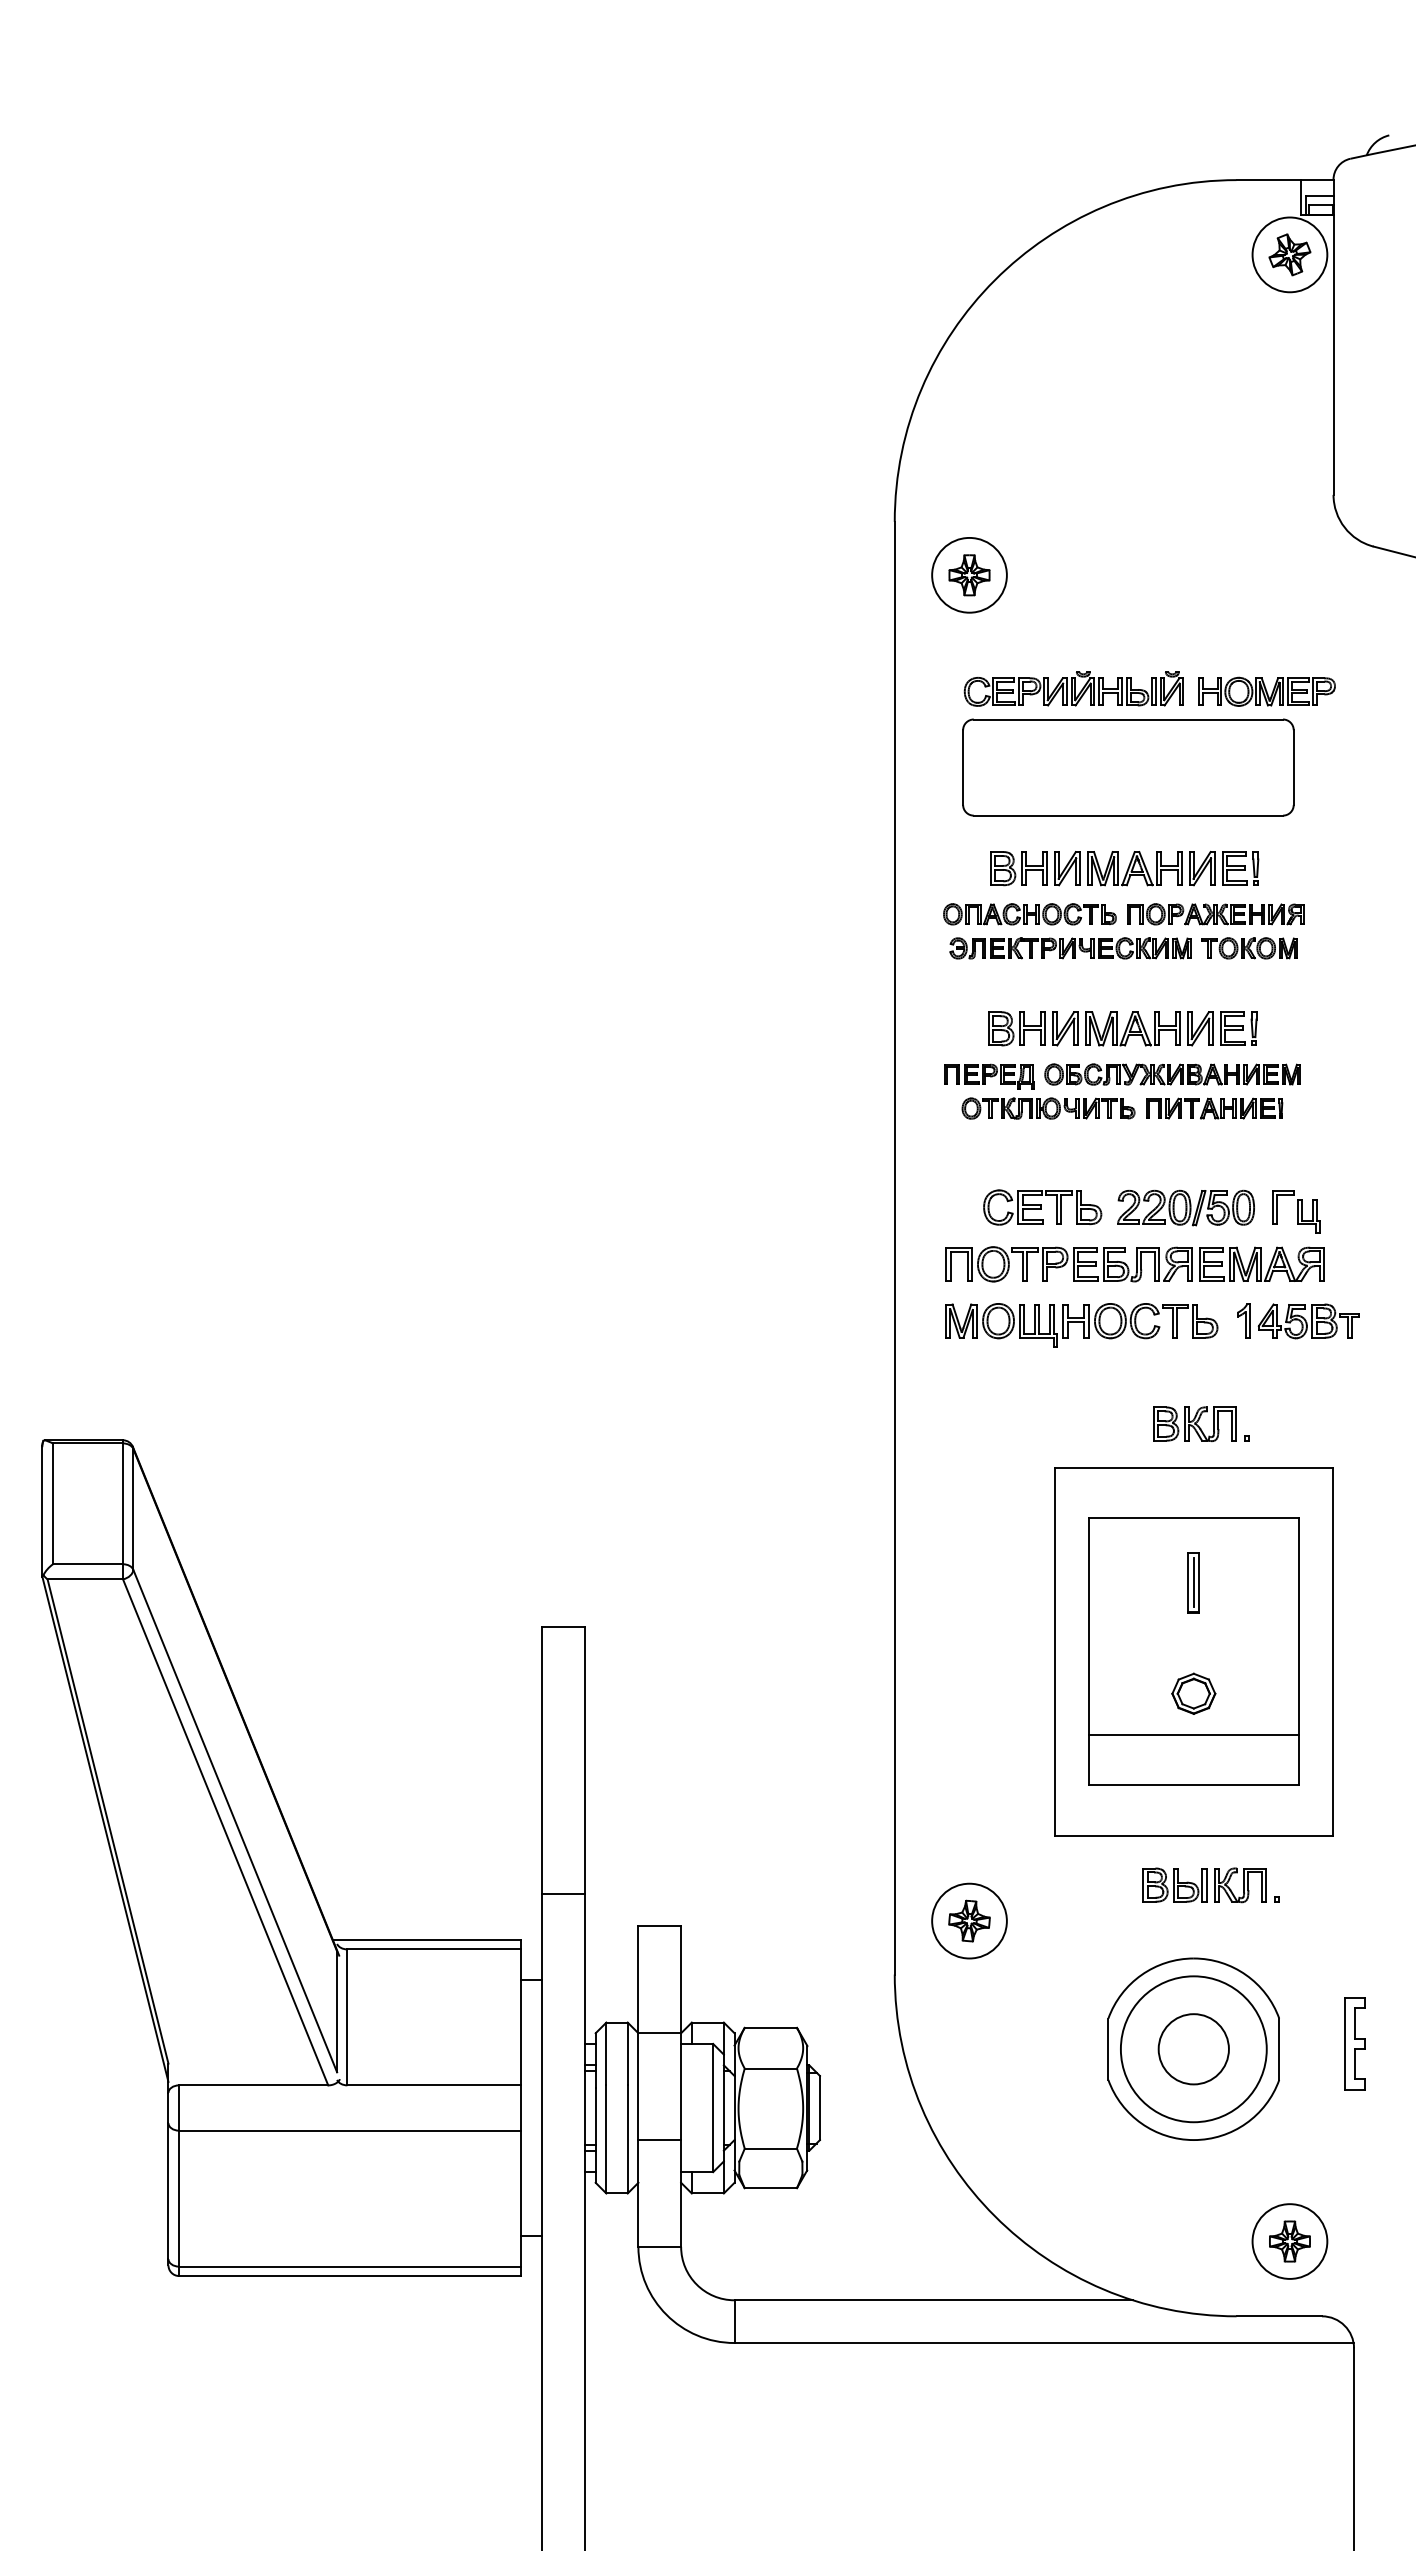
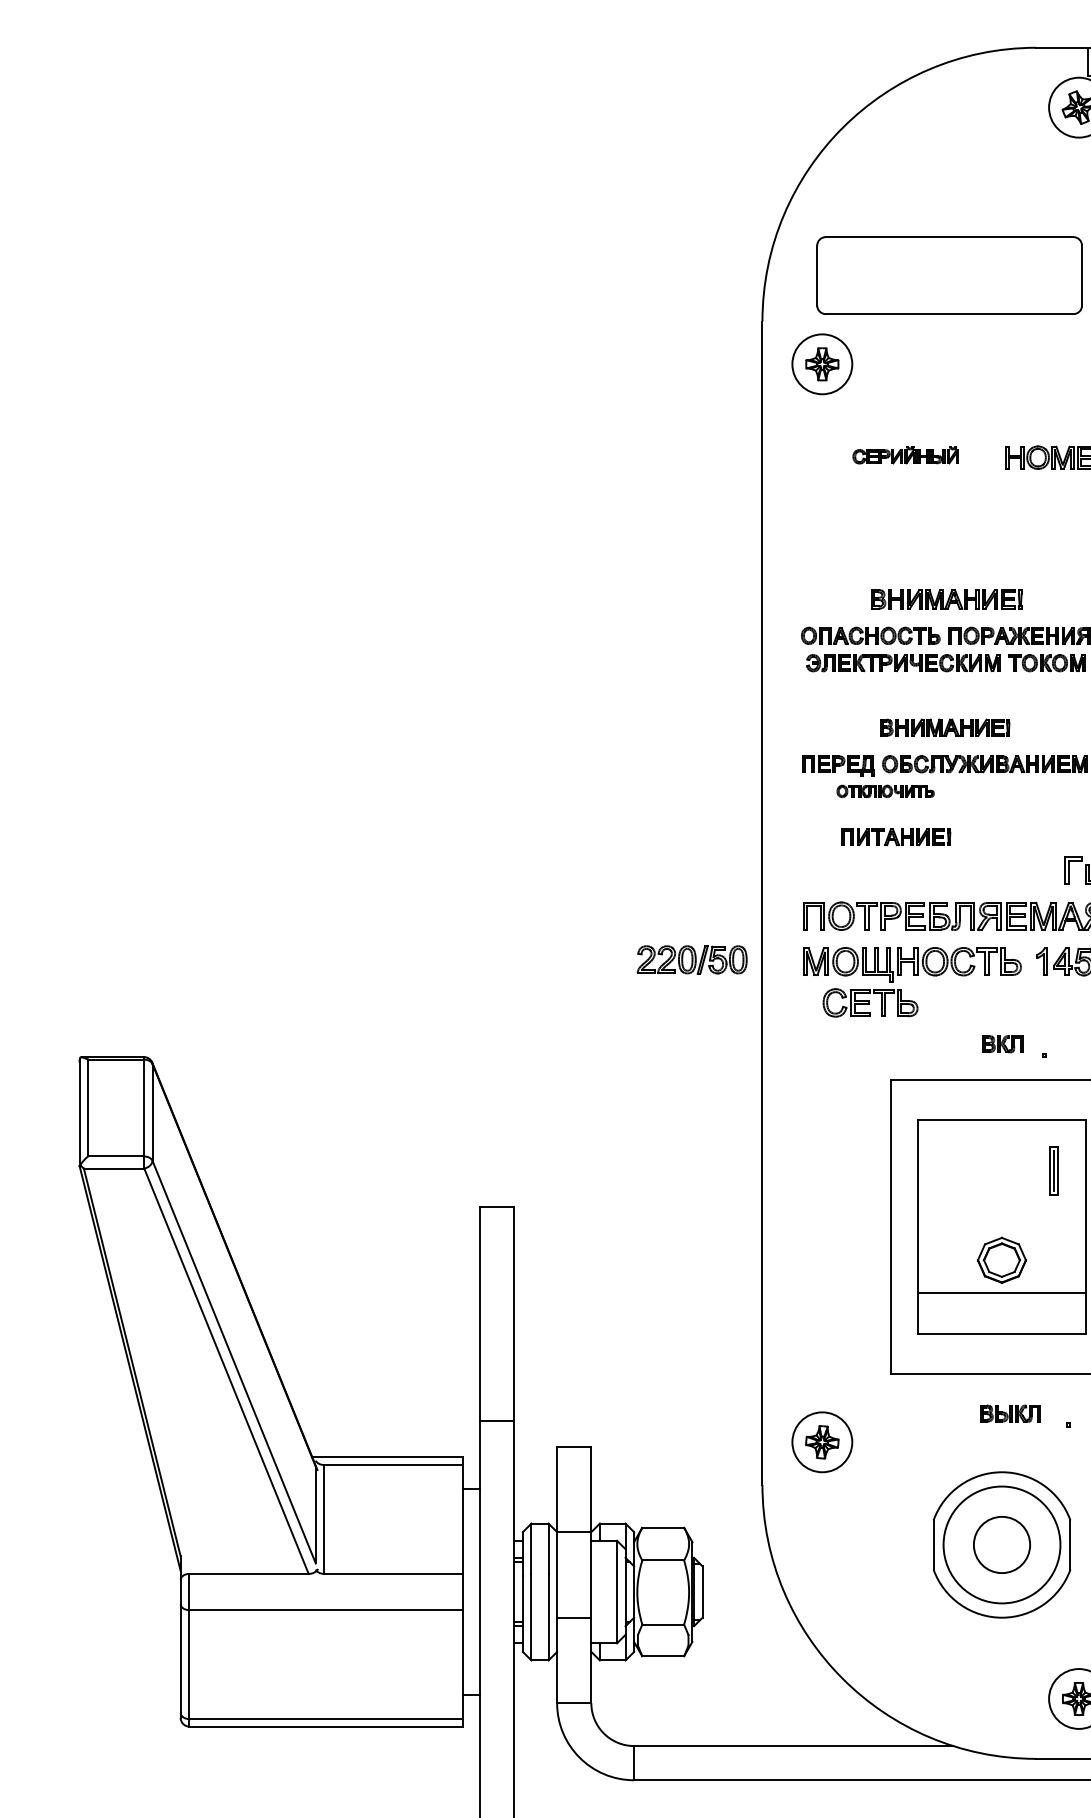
part: (1073, 688) -> (905, 454), size x0.6
part: (1128, 767) -> (949, 275), moved
part: (1124, 868) -> (946, 599), size x0.7
part: (1122, 1028) -> (944, 727), size x0.6
part: (1048, 1108) -> (885, 791), size x0.7
part: (1214, 1108) -> (896, 837), moved
part: (1042, 1207) -> (870, 1002), moved
part: (1185, 1207) -> (691, 959), moved
part: (1194, 1423) -> (1002, 1043), size x0.6
part: (1193, 1582) -> (1053, 1171), moved
part: (1193, 1693) -> (1001, 1259), size x1.4
part: (1204, 1885) -> (1010, 1413), size x0.6

